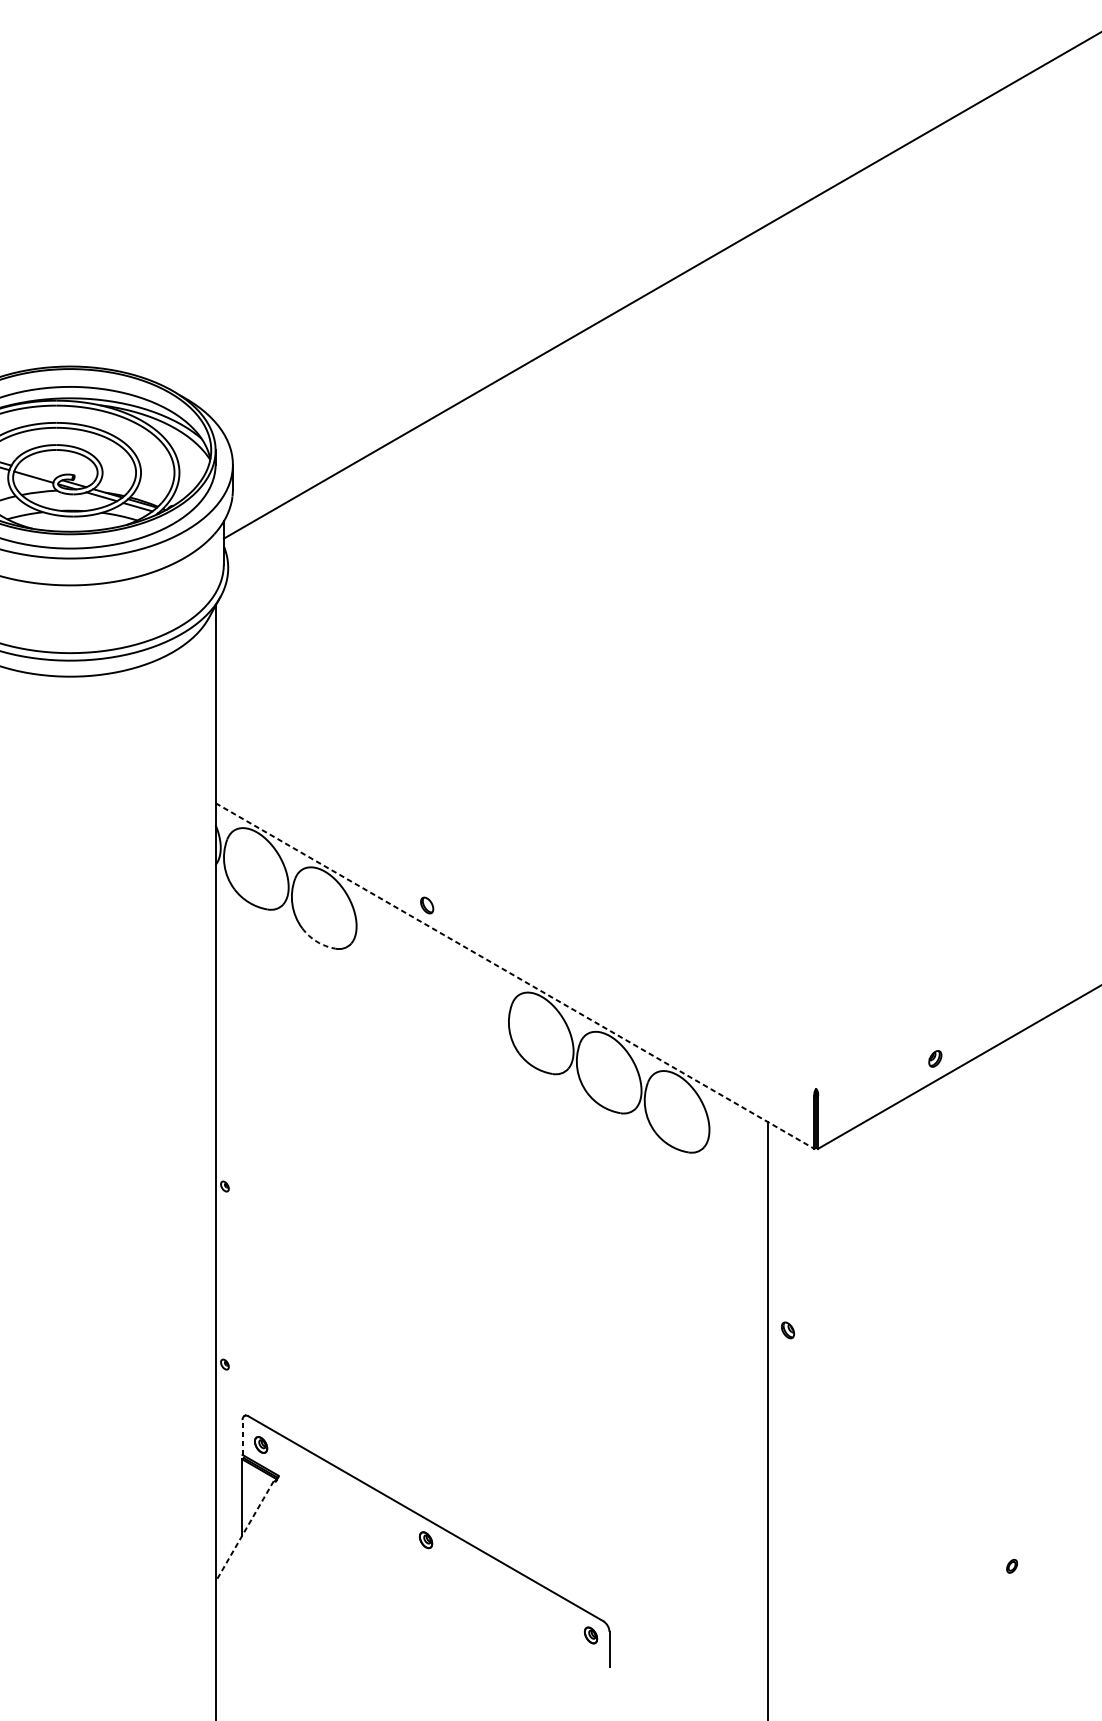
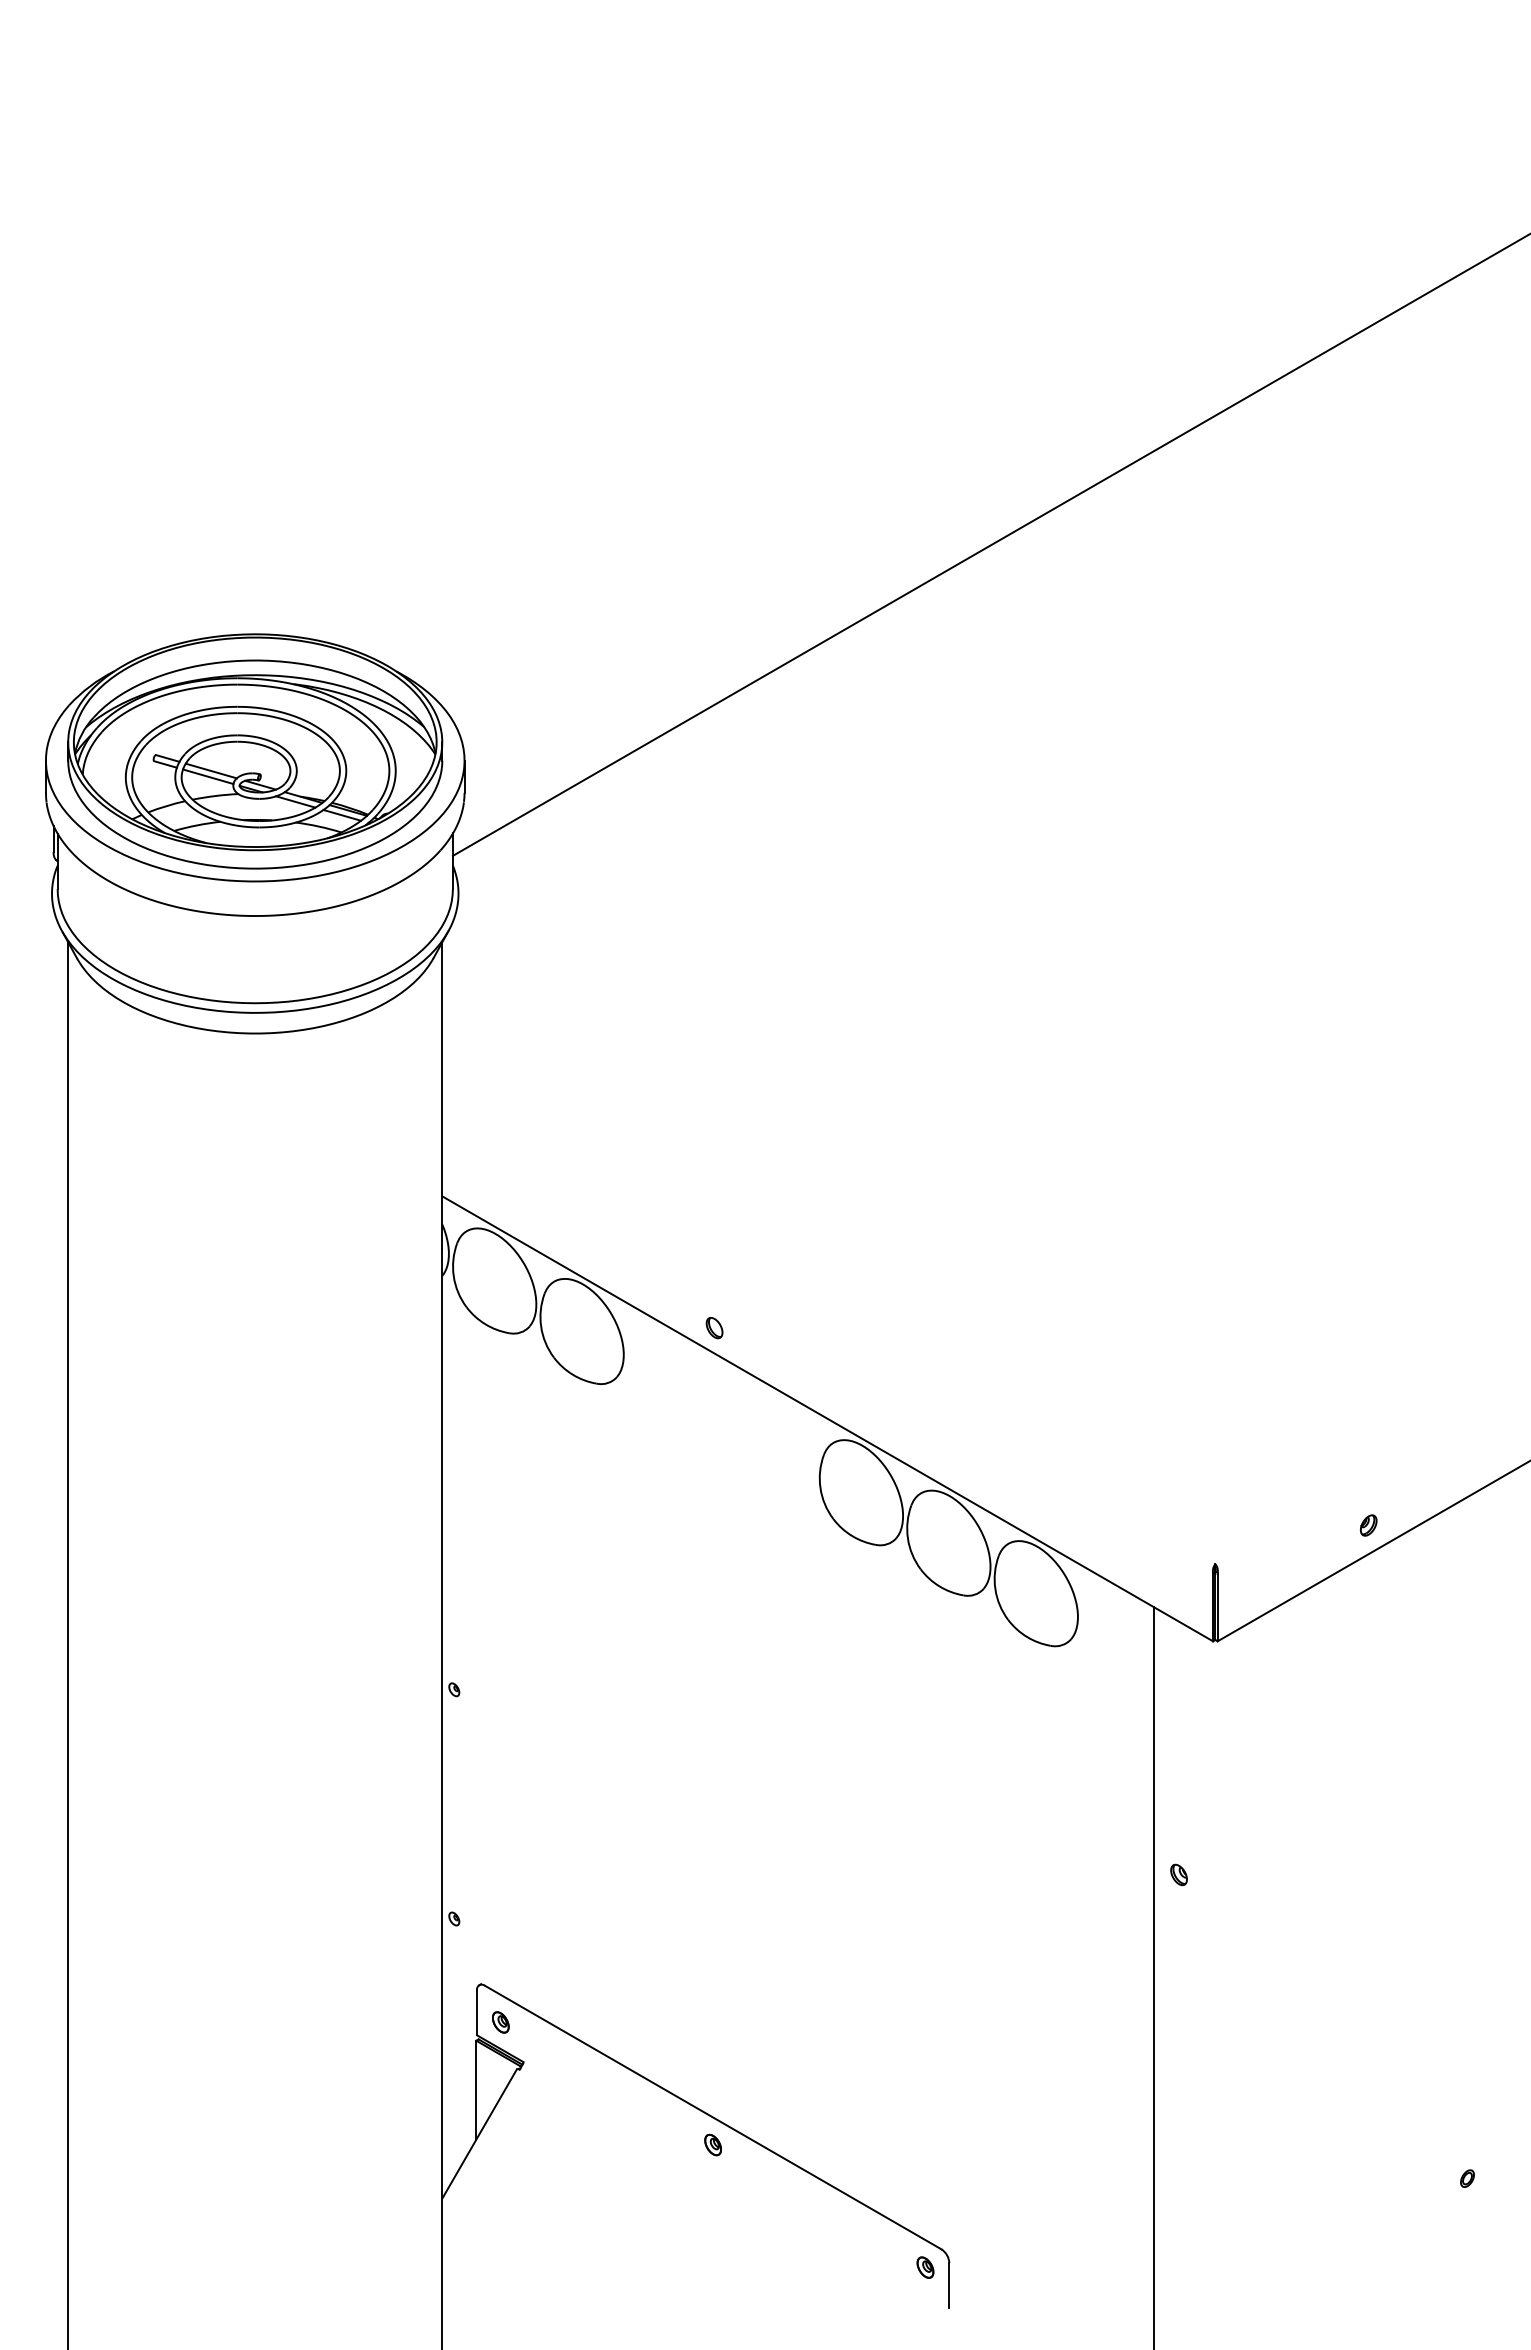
line: (35, 472) -> (210, 770), added
arc: (316, 941) -> (572, 1374), dashed -> solid
line: (514, 975) -> (827, 1418), dashed -> solid
line: (242, 1437) -> (476, 2012), dashed -> solid
line: (244, 1531) -> (479, 2133), dashed -> solid

